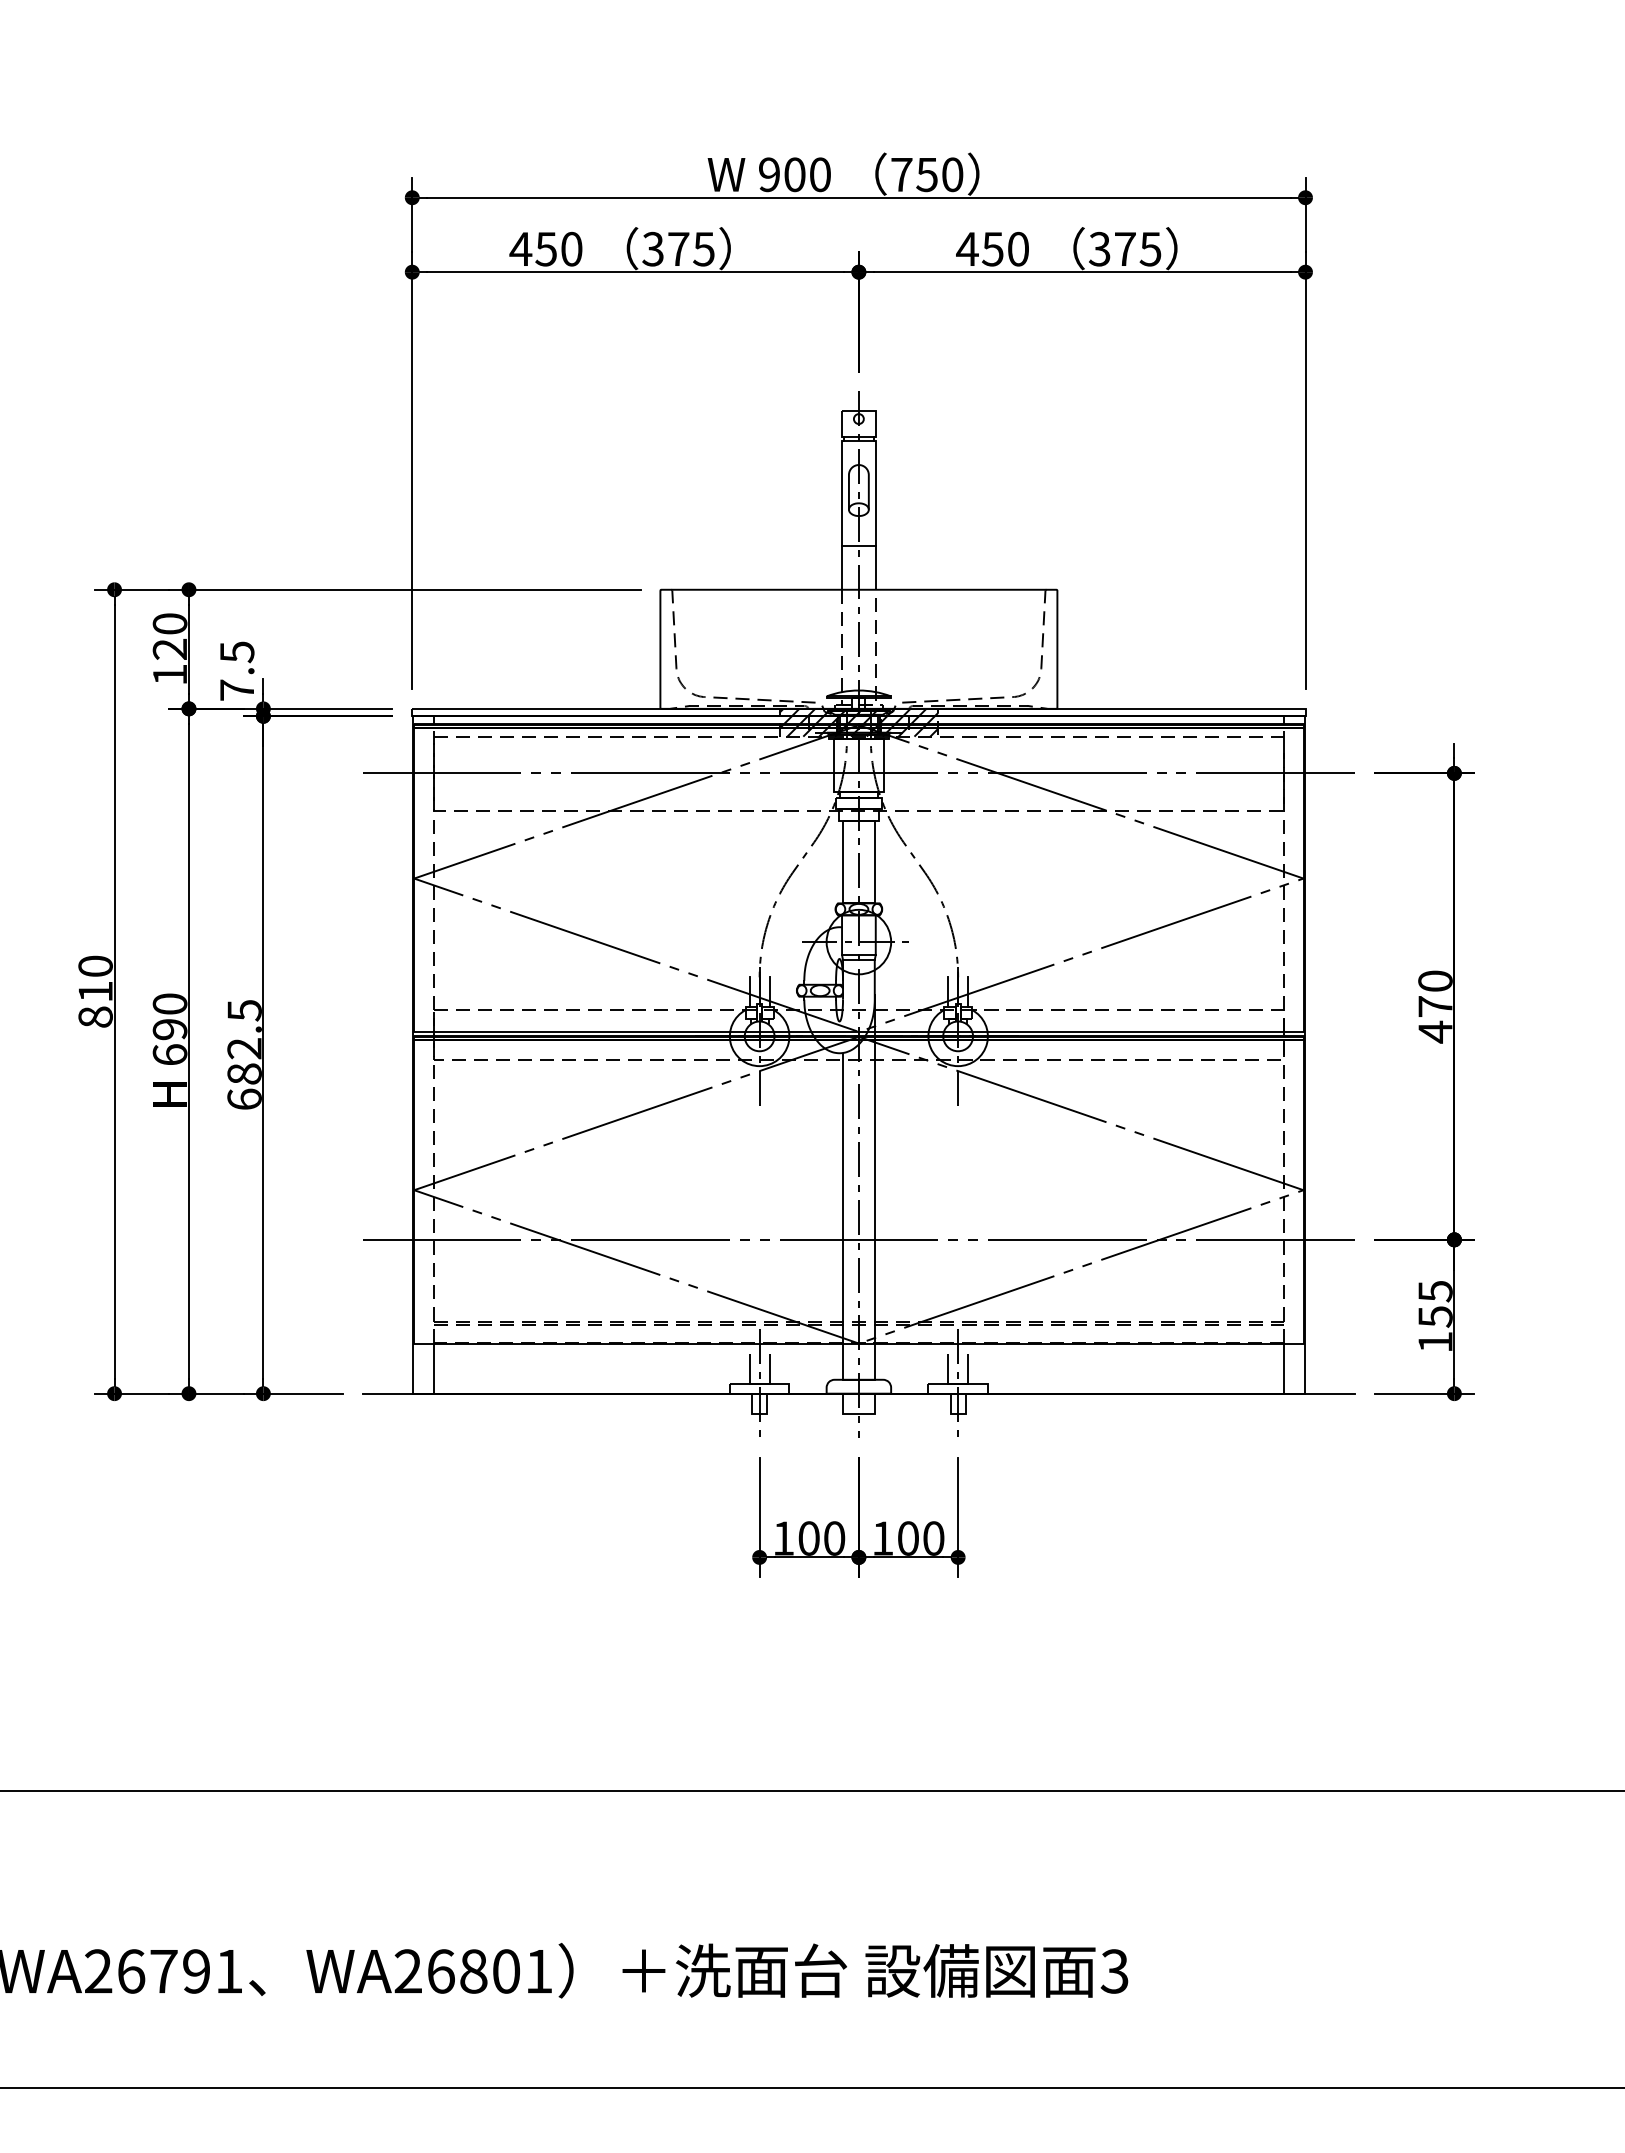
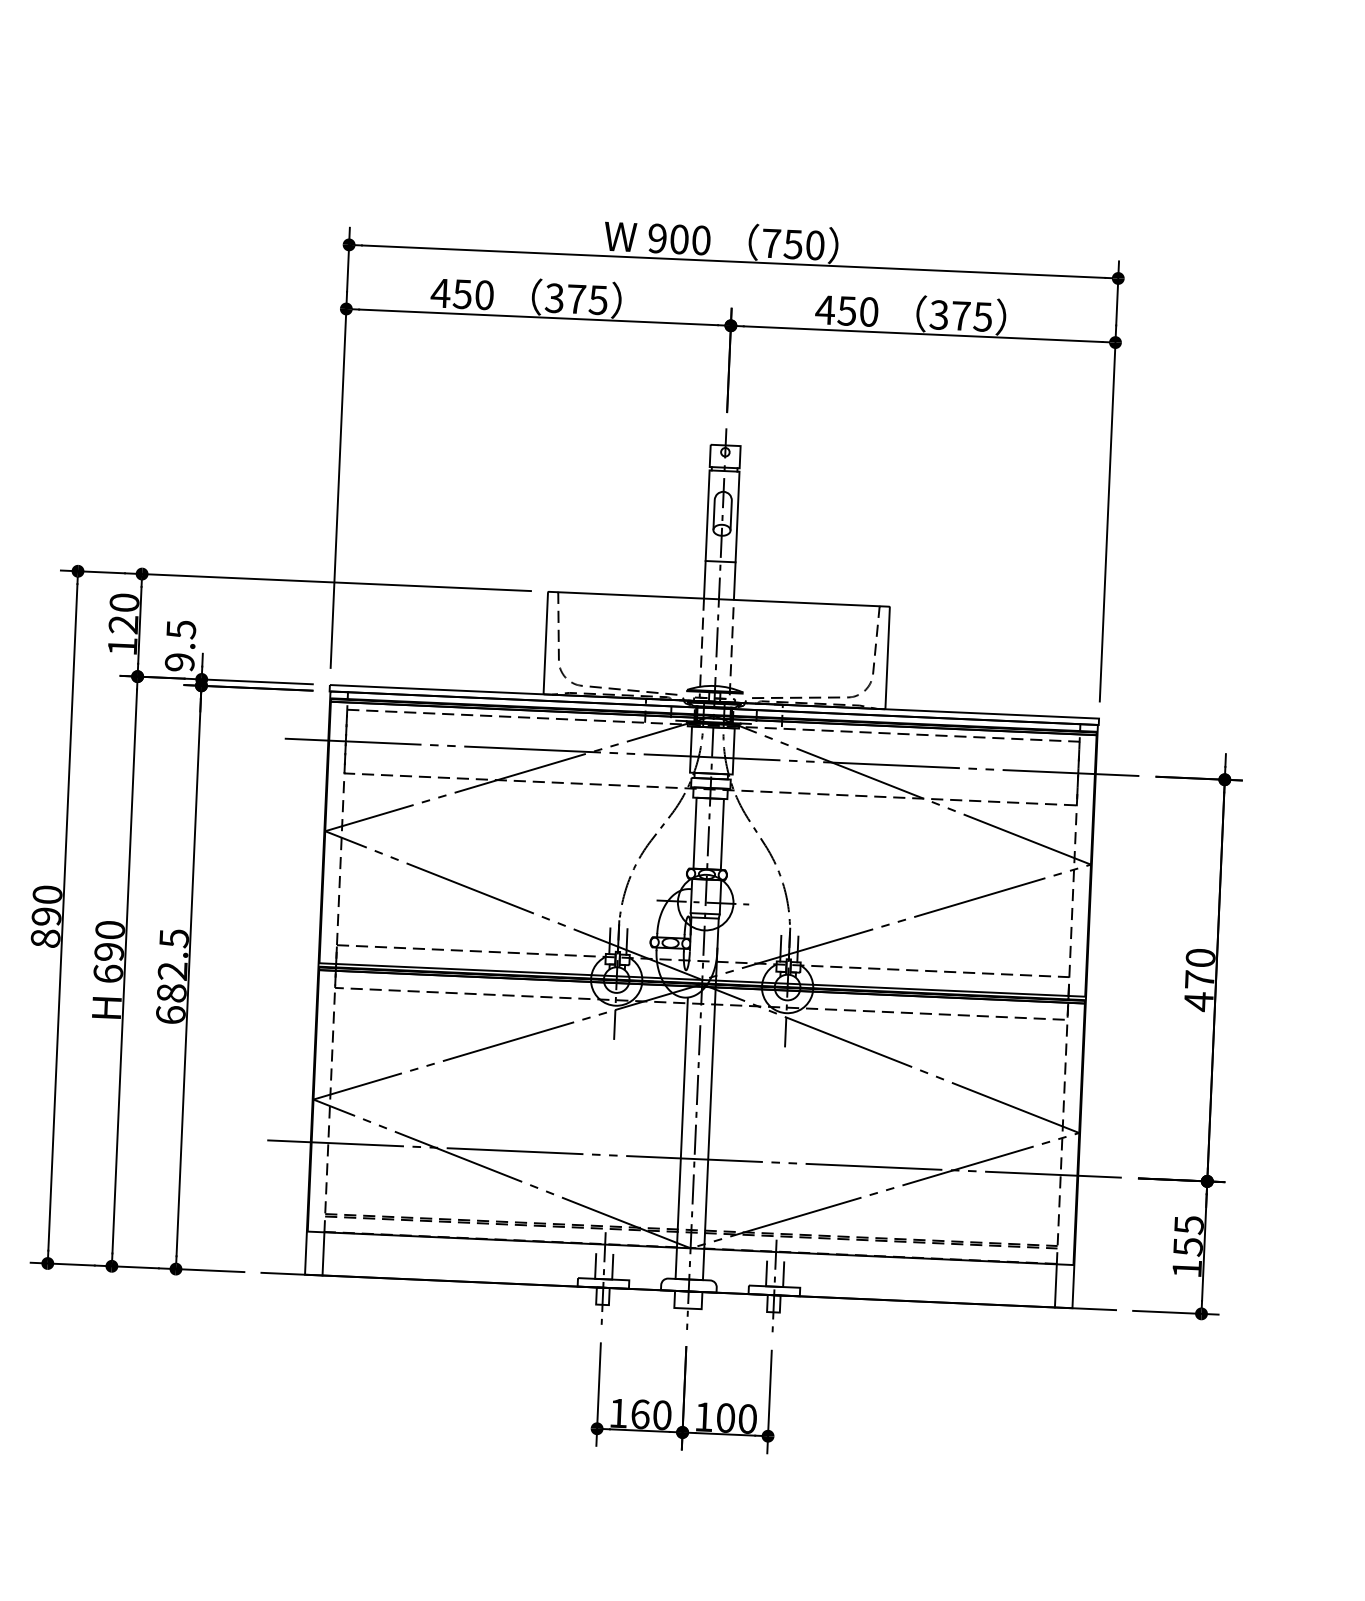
text: (236, 689) -> (179, 661), 7.5 -> 9.5
hatch: (858, 722) -> (713, 713), removed
text: (95, 991) -> (46, 916), 810 -> 890
text: (808, 1538) -> (639, 1414), 100 -> 160

